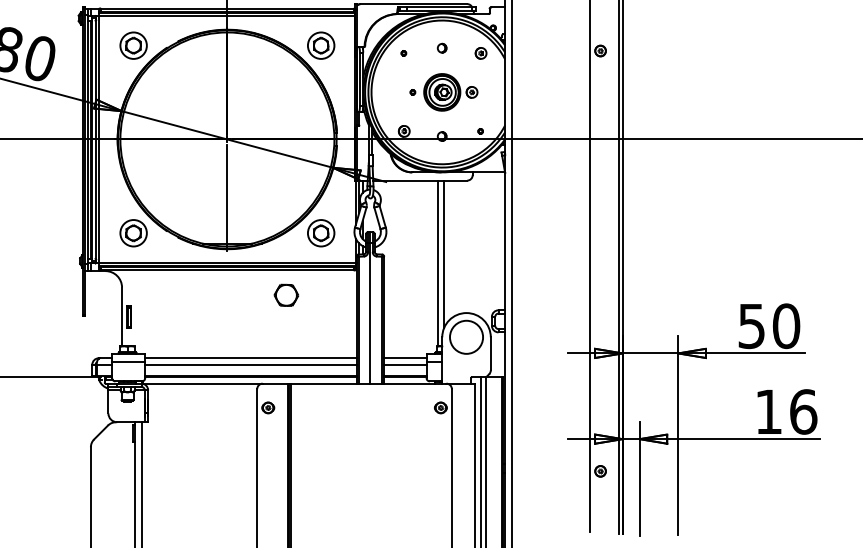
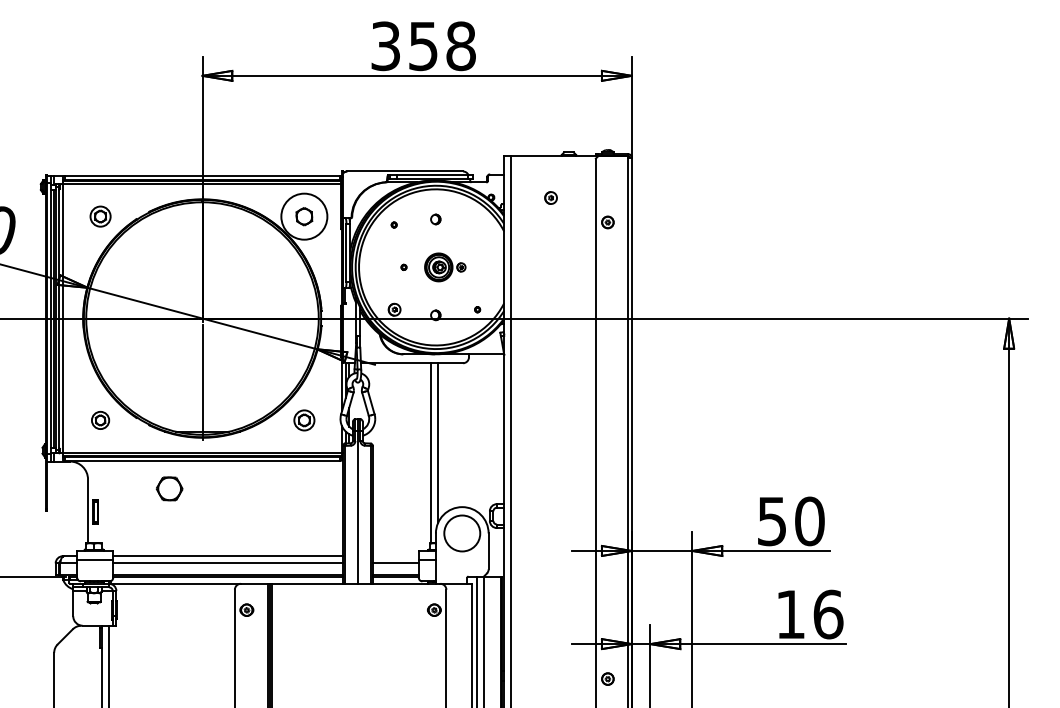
part: (133, 45) -> (100, 216), size x0.7
circle: (321, 45) -> (304, 216), size x1.6
part: (480, 52) -> (550, 197), moved
part: (451, 92) -> (445, 267), size x0.7
part: (133, 233) -> (100, 420), size x0.6
part: (321, 233) -> (304, 420), size x0.7
part: (286, 294) -> (169, 488), moved
line: (405, 358) -> (395, 556), removed

